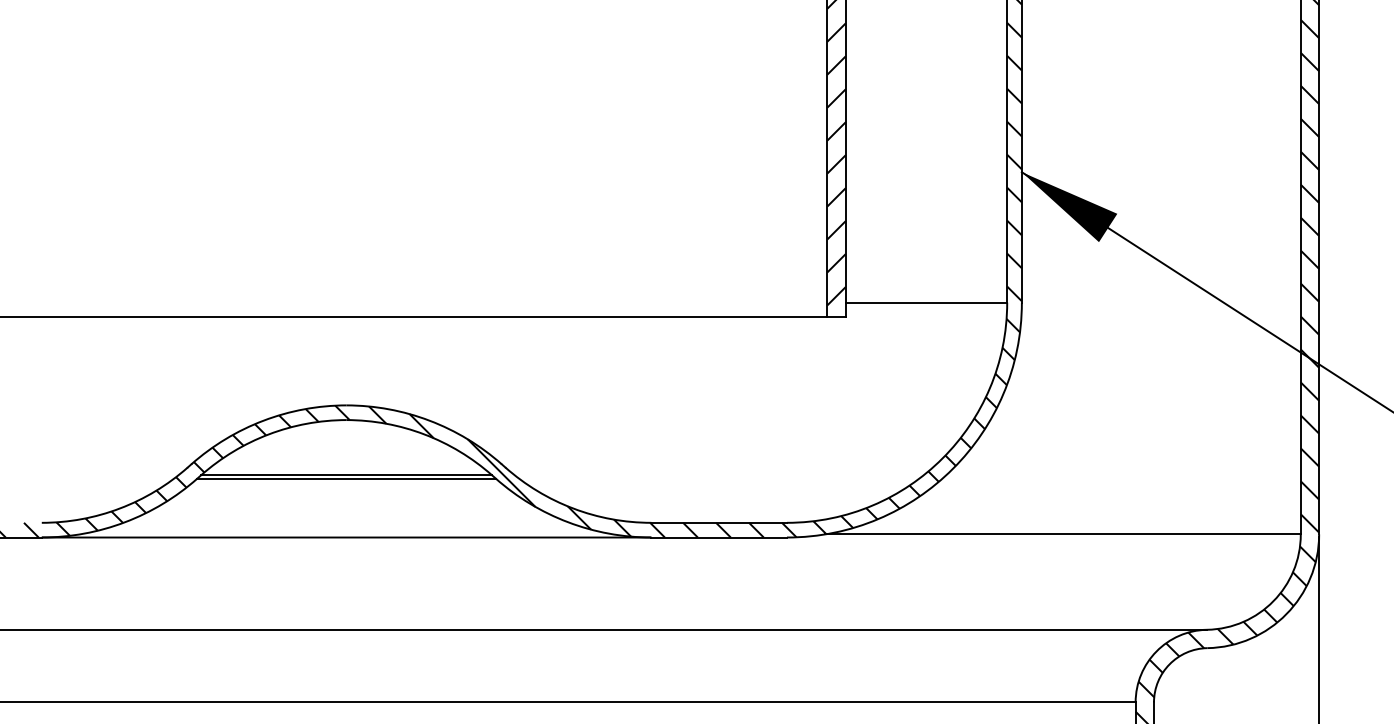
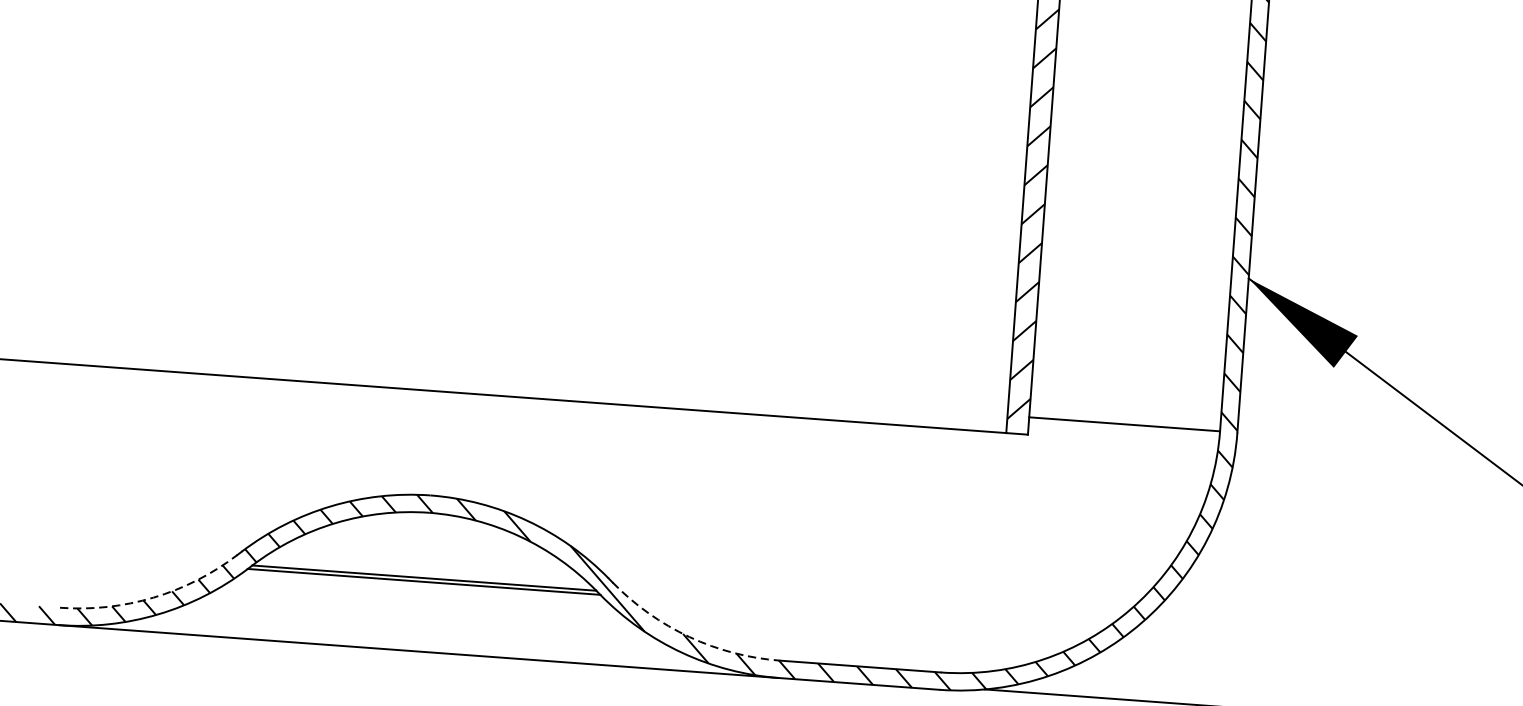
arc: (119, 508) -> (153, 597), solid -> dashed
arc: (573, 508) -> (689, 636), solid -> dashed

